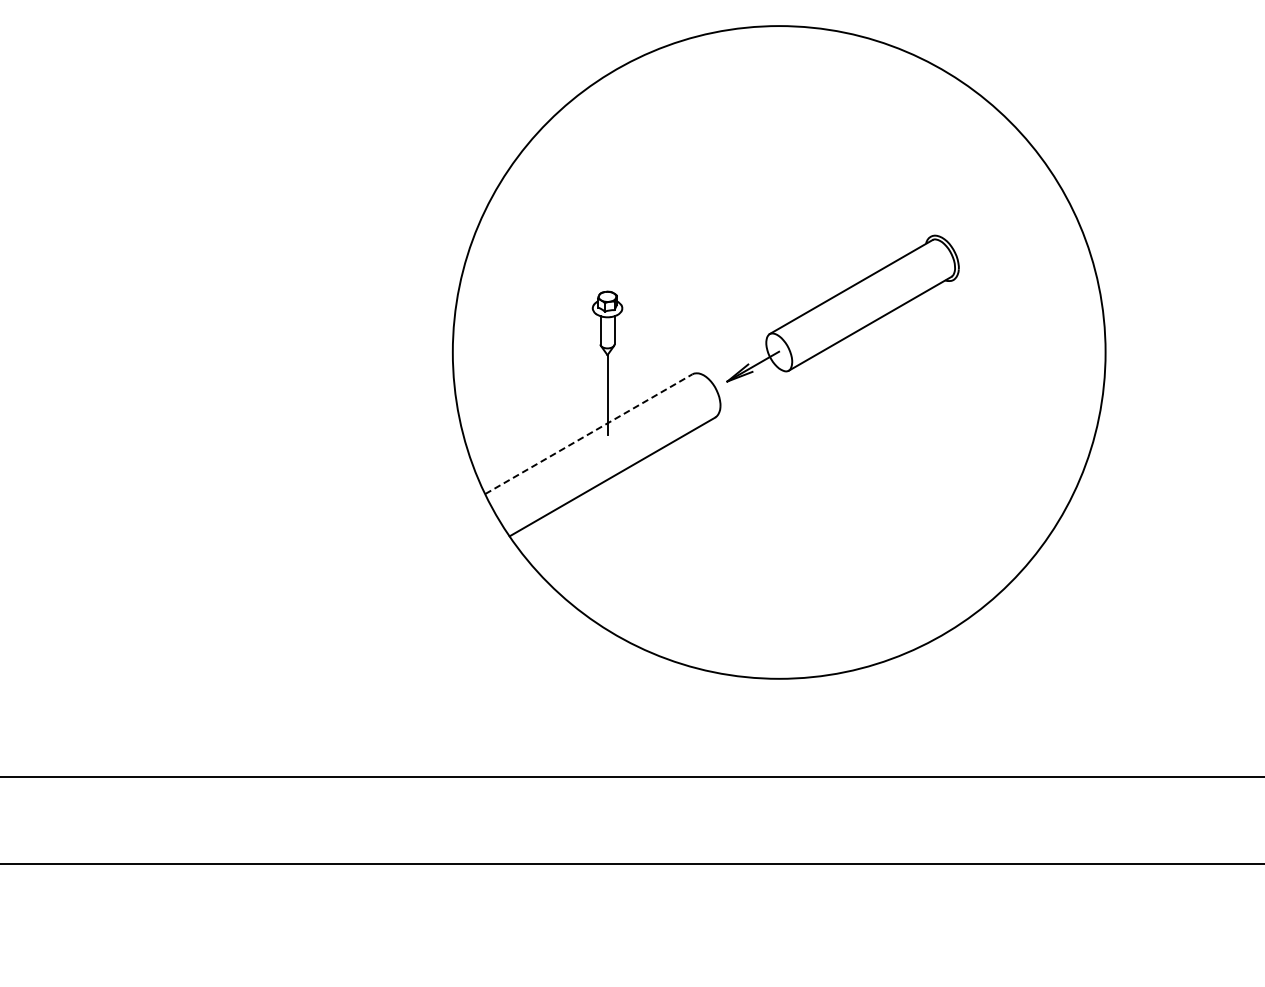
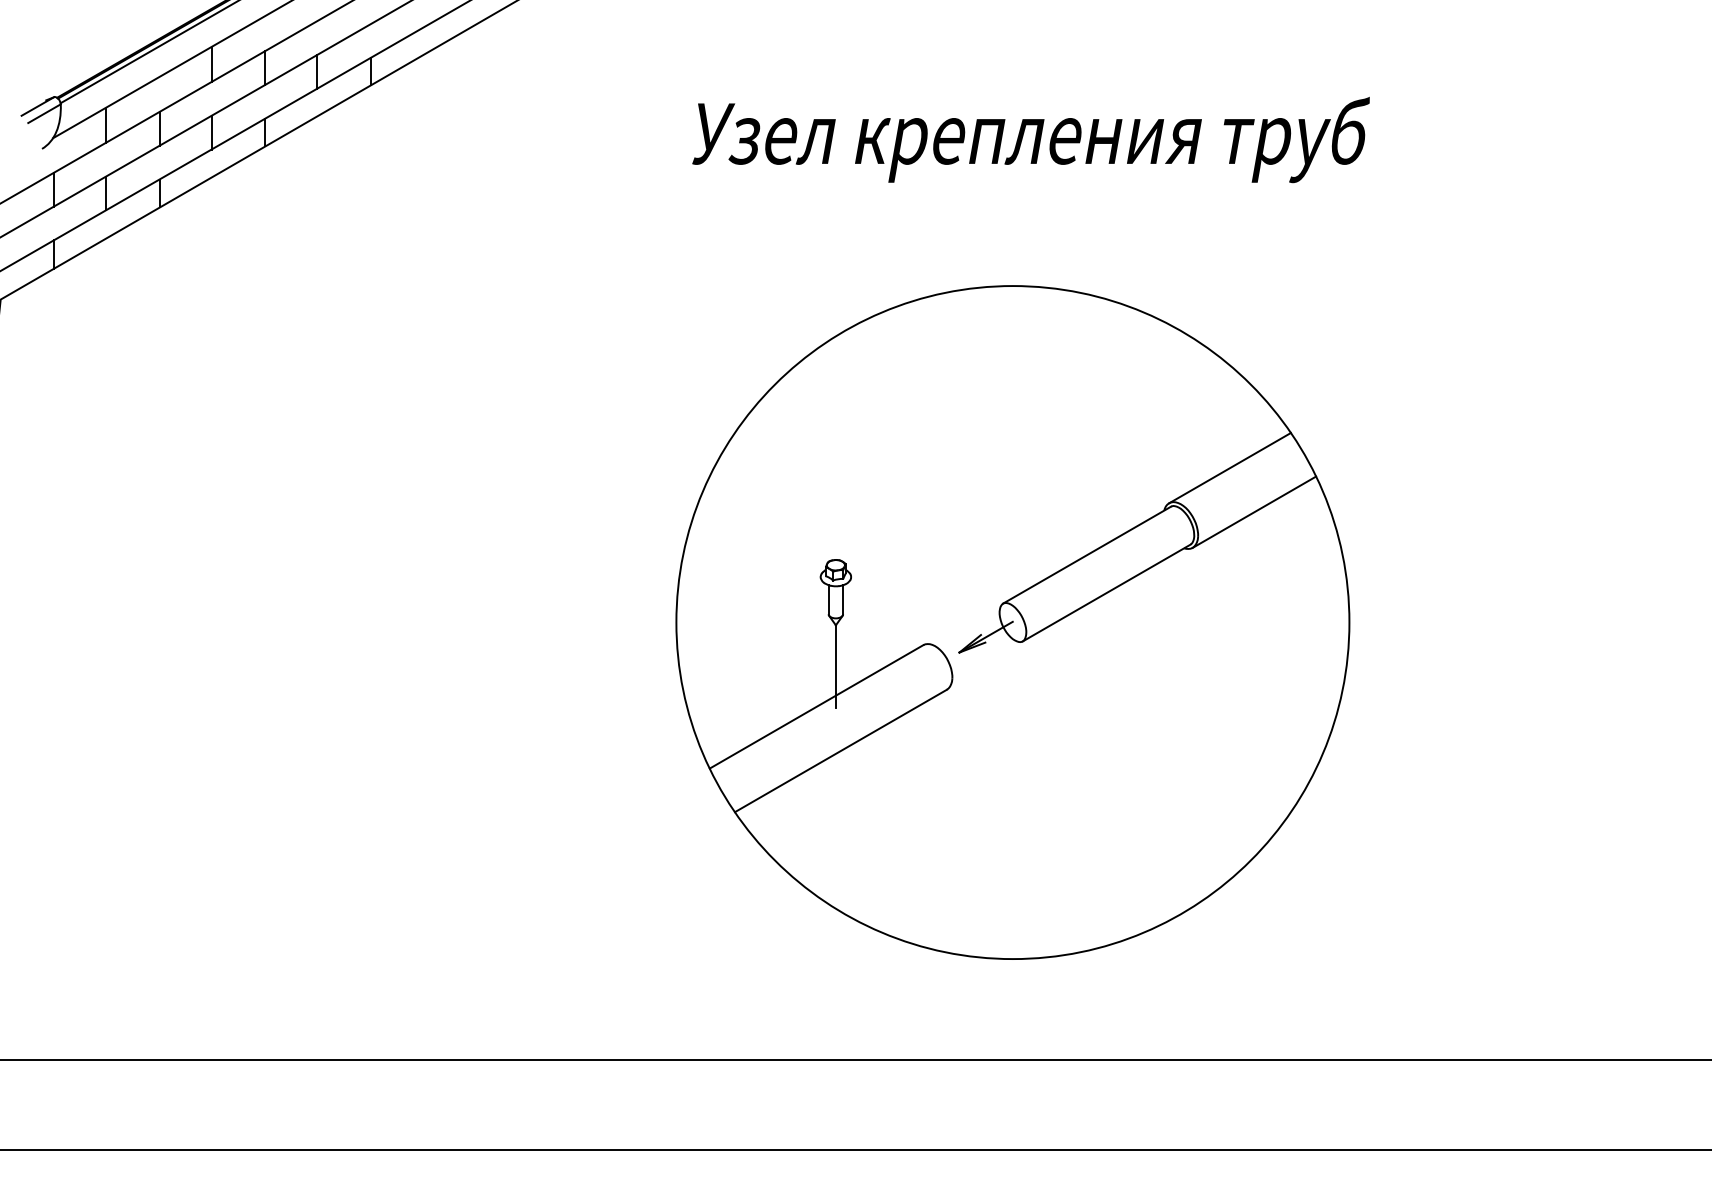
line: (989, 202) -> (1229, 467), added
line: (1013, 244) -> (1254, 511), added
line: (589, 433) -> (817, 706), dashed -> solid

